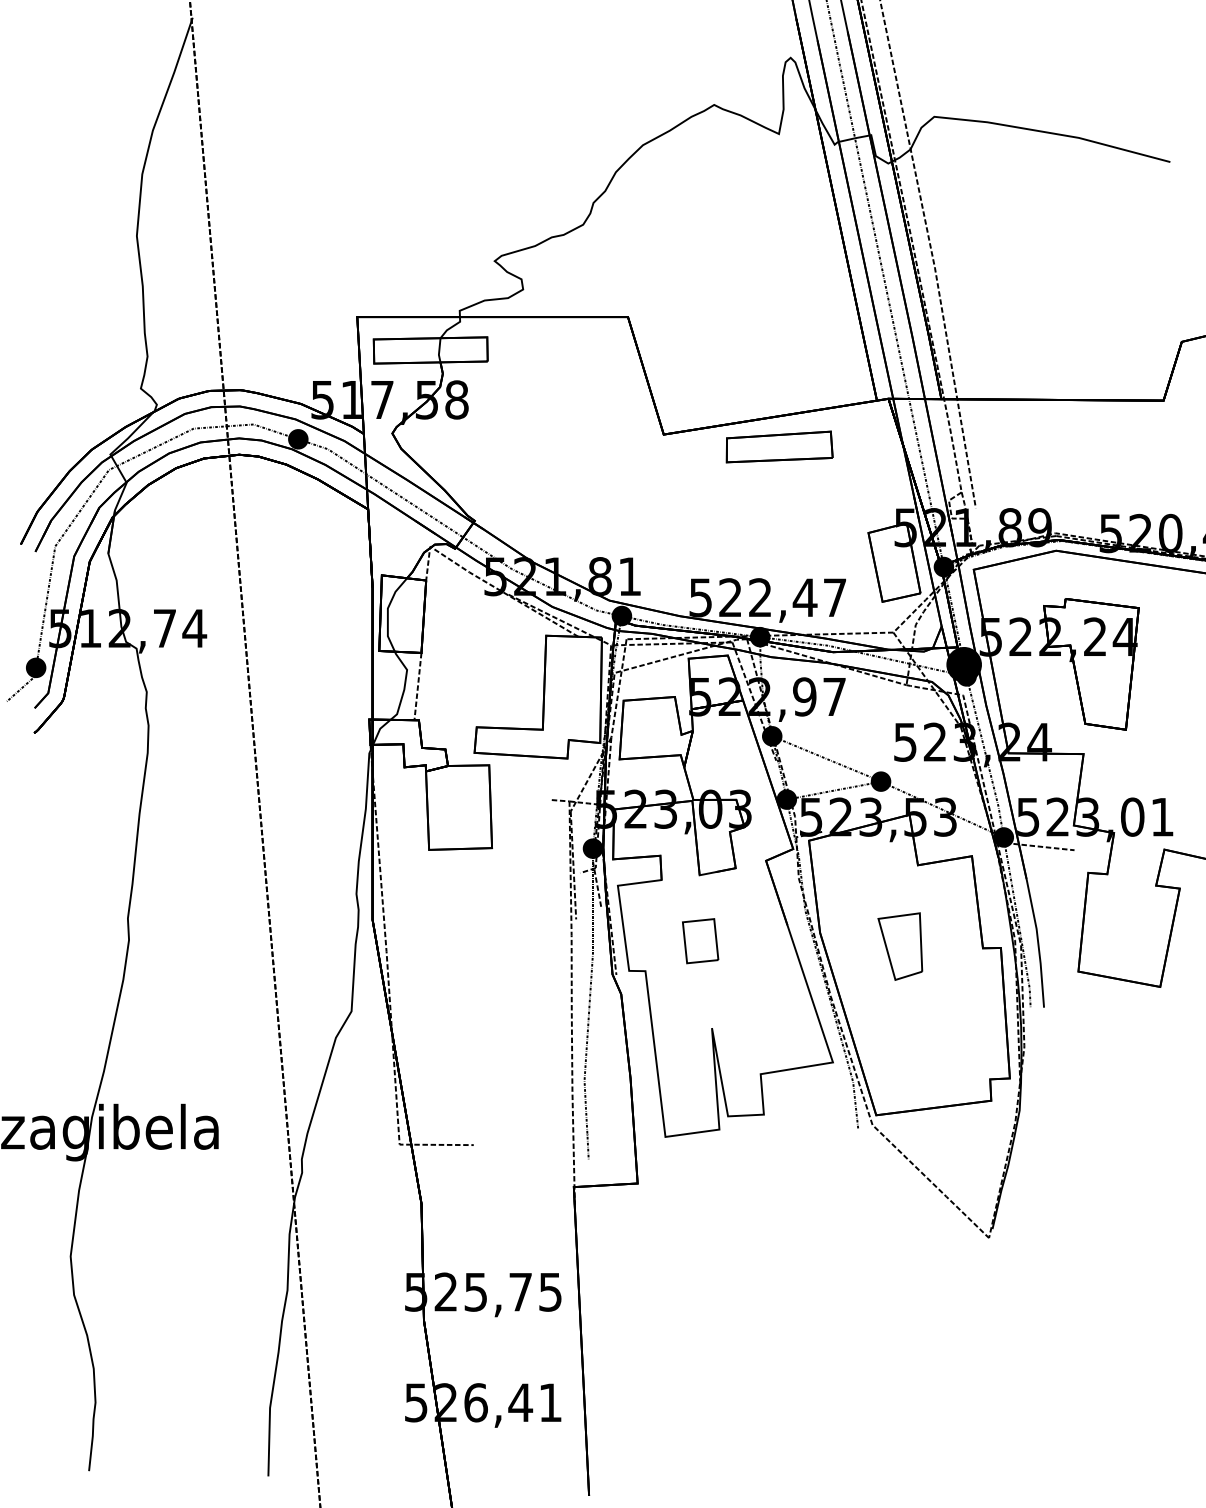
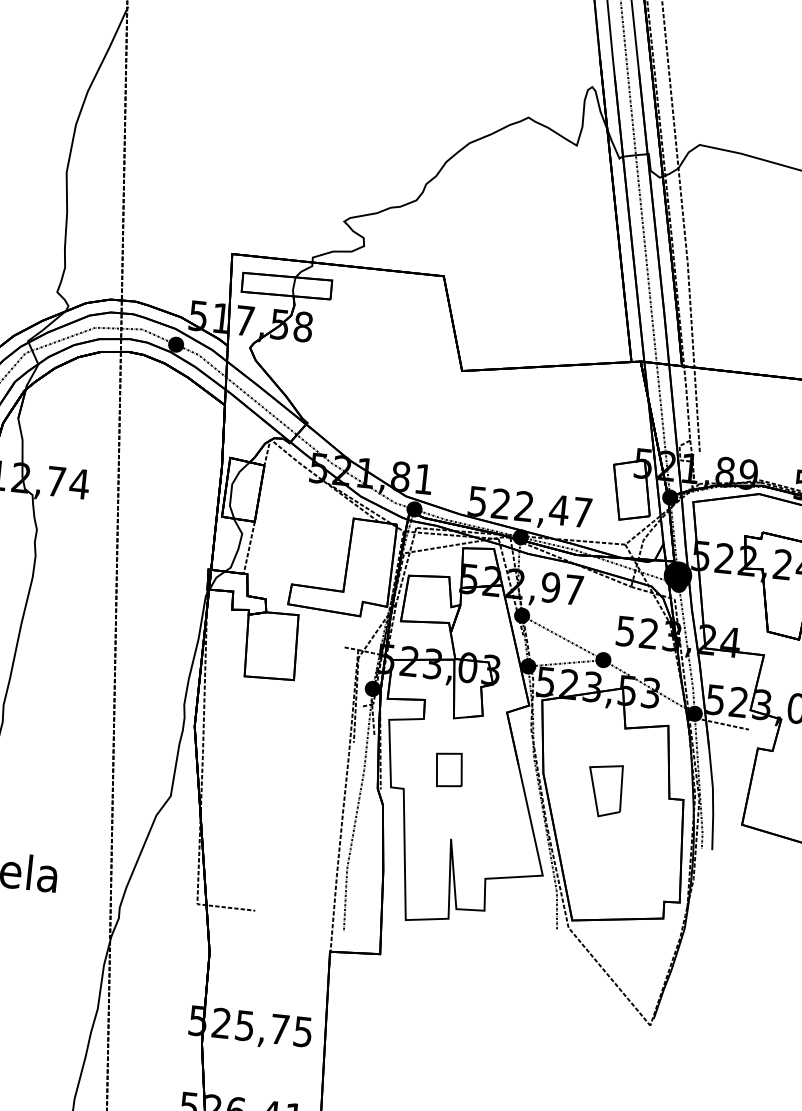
part: (779, 446) -> (551, 389), removed

